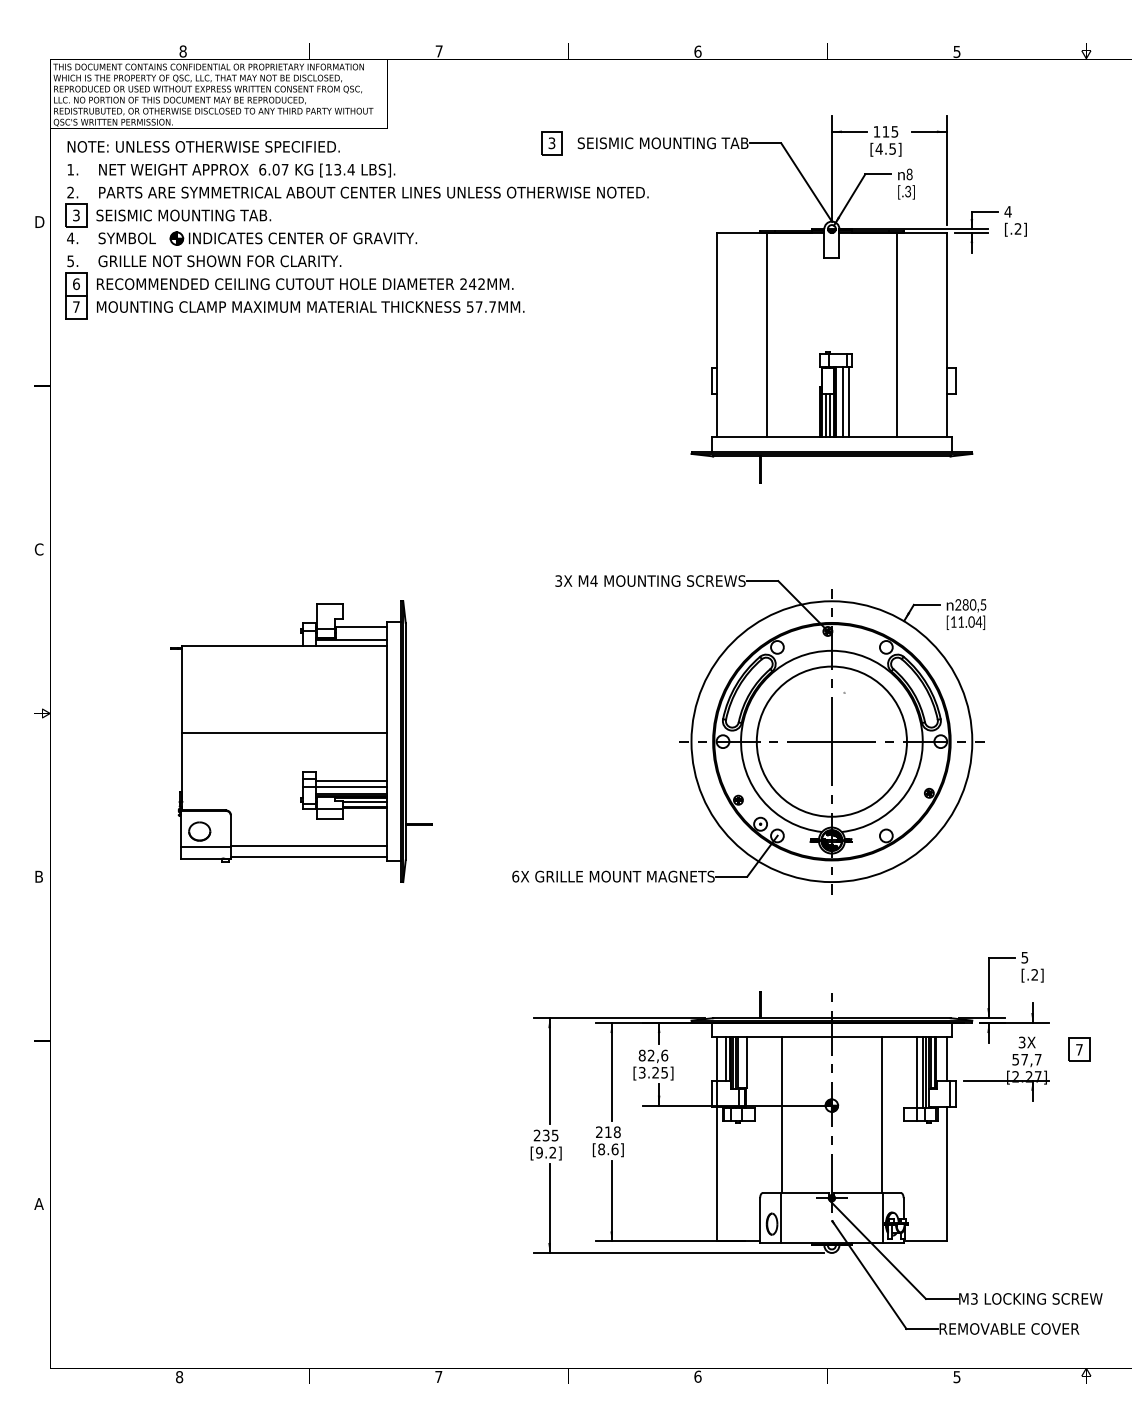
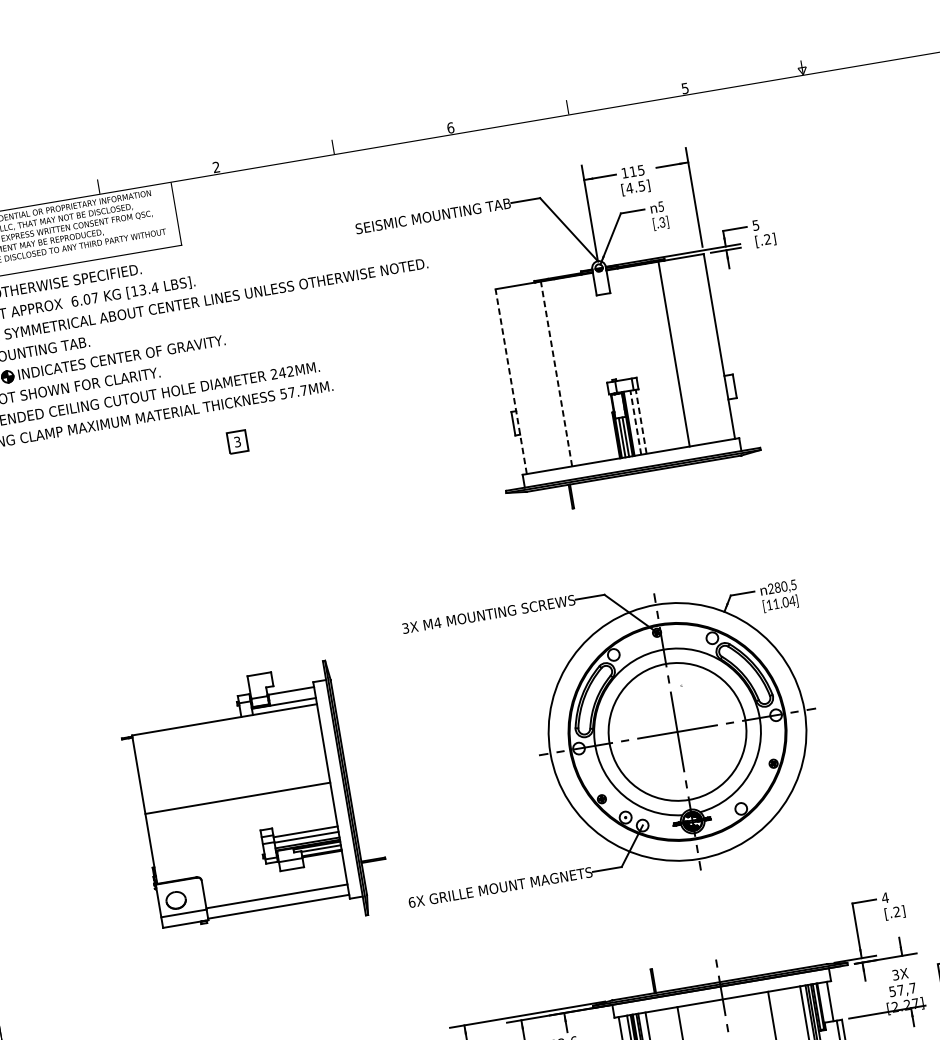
text: (438, 51) -> (215, 167), 7 -> 2
part: (551, 143) -> (237, 442), moved
text: (909, 174) -> (660, 206), 8 -> 5
text: (1007, 211) -> (755, 225), 4 -> 5
line: (716, 334) -> (510, 381), solid -> dashed
line: (766, 334) -> (556, 373), solid -> dashed
line: (843, 401) -> (635, 422), solid -> dashed
line: (849, 401) -> (641, 421), solid -> dashed
part: (301, 741) -> (254, 803), moved
text: (1024, 957) -> (884, 897), 5 -> 4

